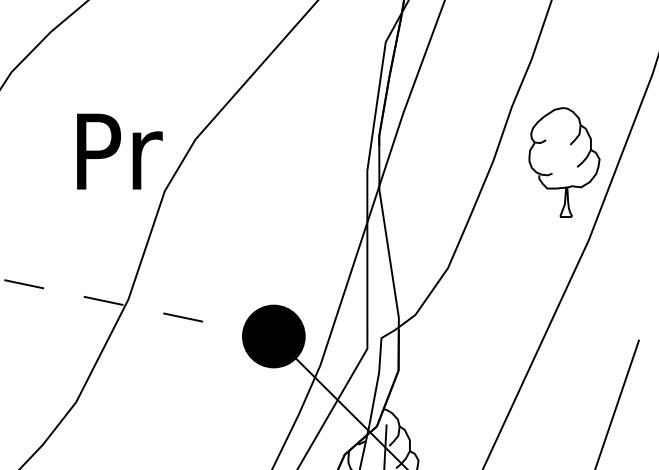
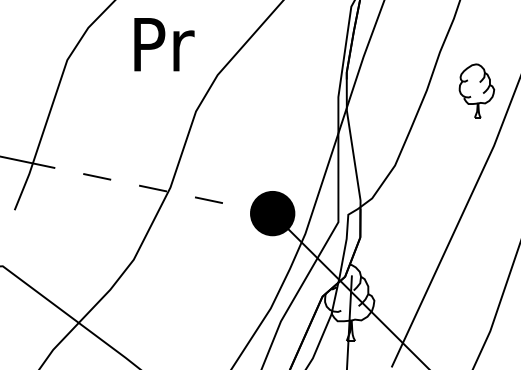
text: (119, 151) -> (164, 44), moved
part: (563, 161) -> (476, 90), size x0.7

